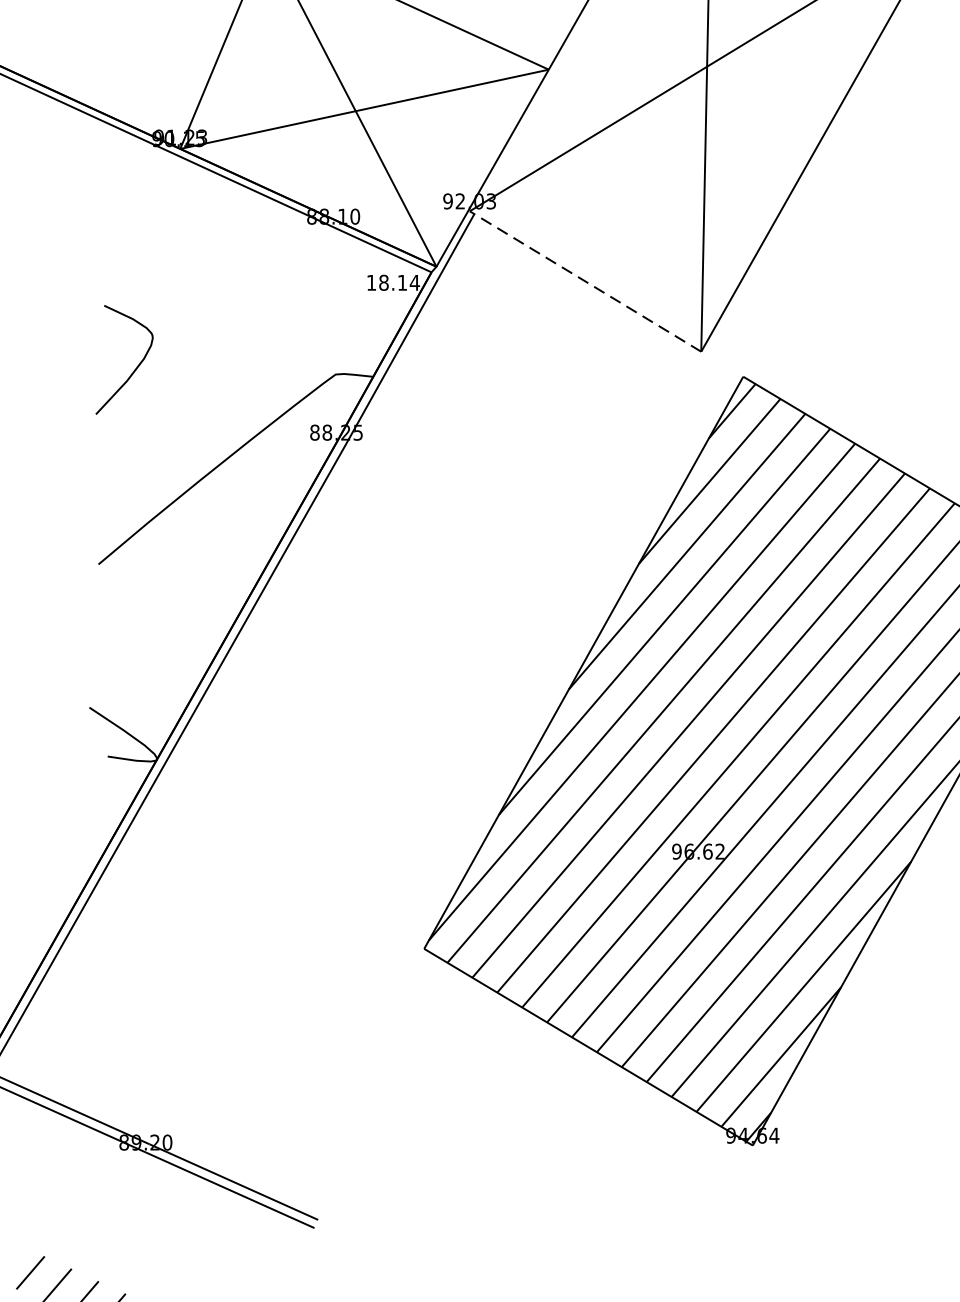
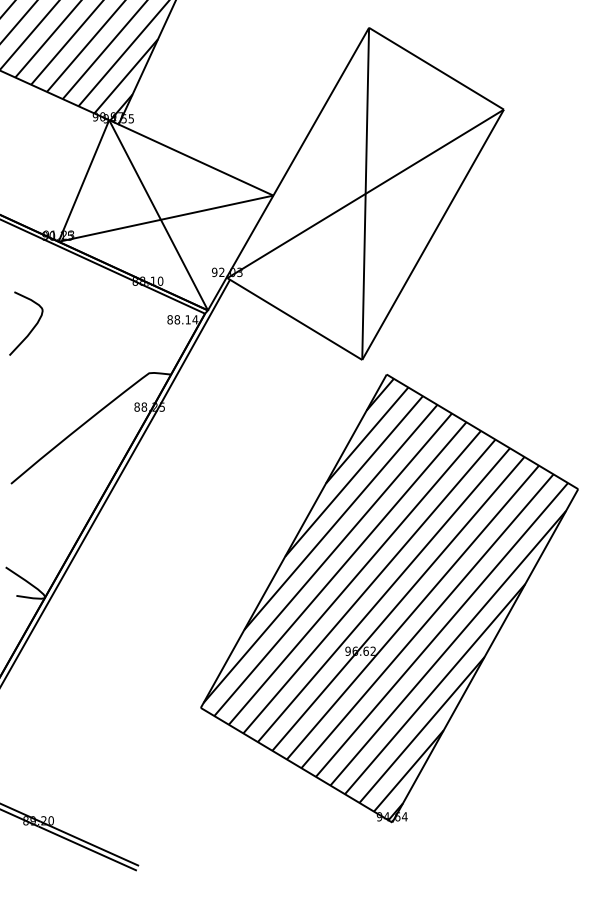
text: (370, 282) -> (169, 319), 18.14 -> 88.14
line: (584, 282) -> (294, 319), dashed -> solid
curve: (137, 364) -> (33, 326), moved

